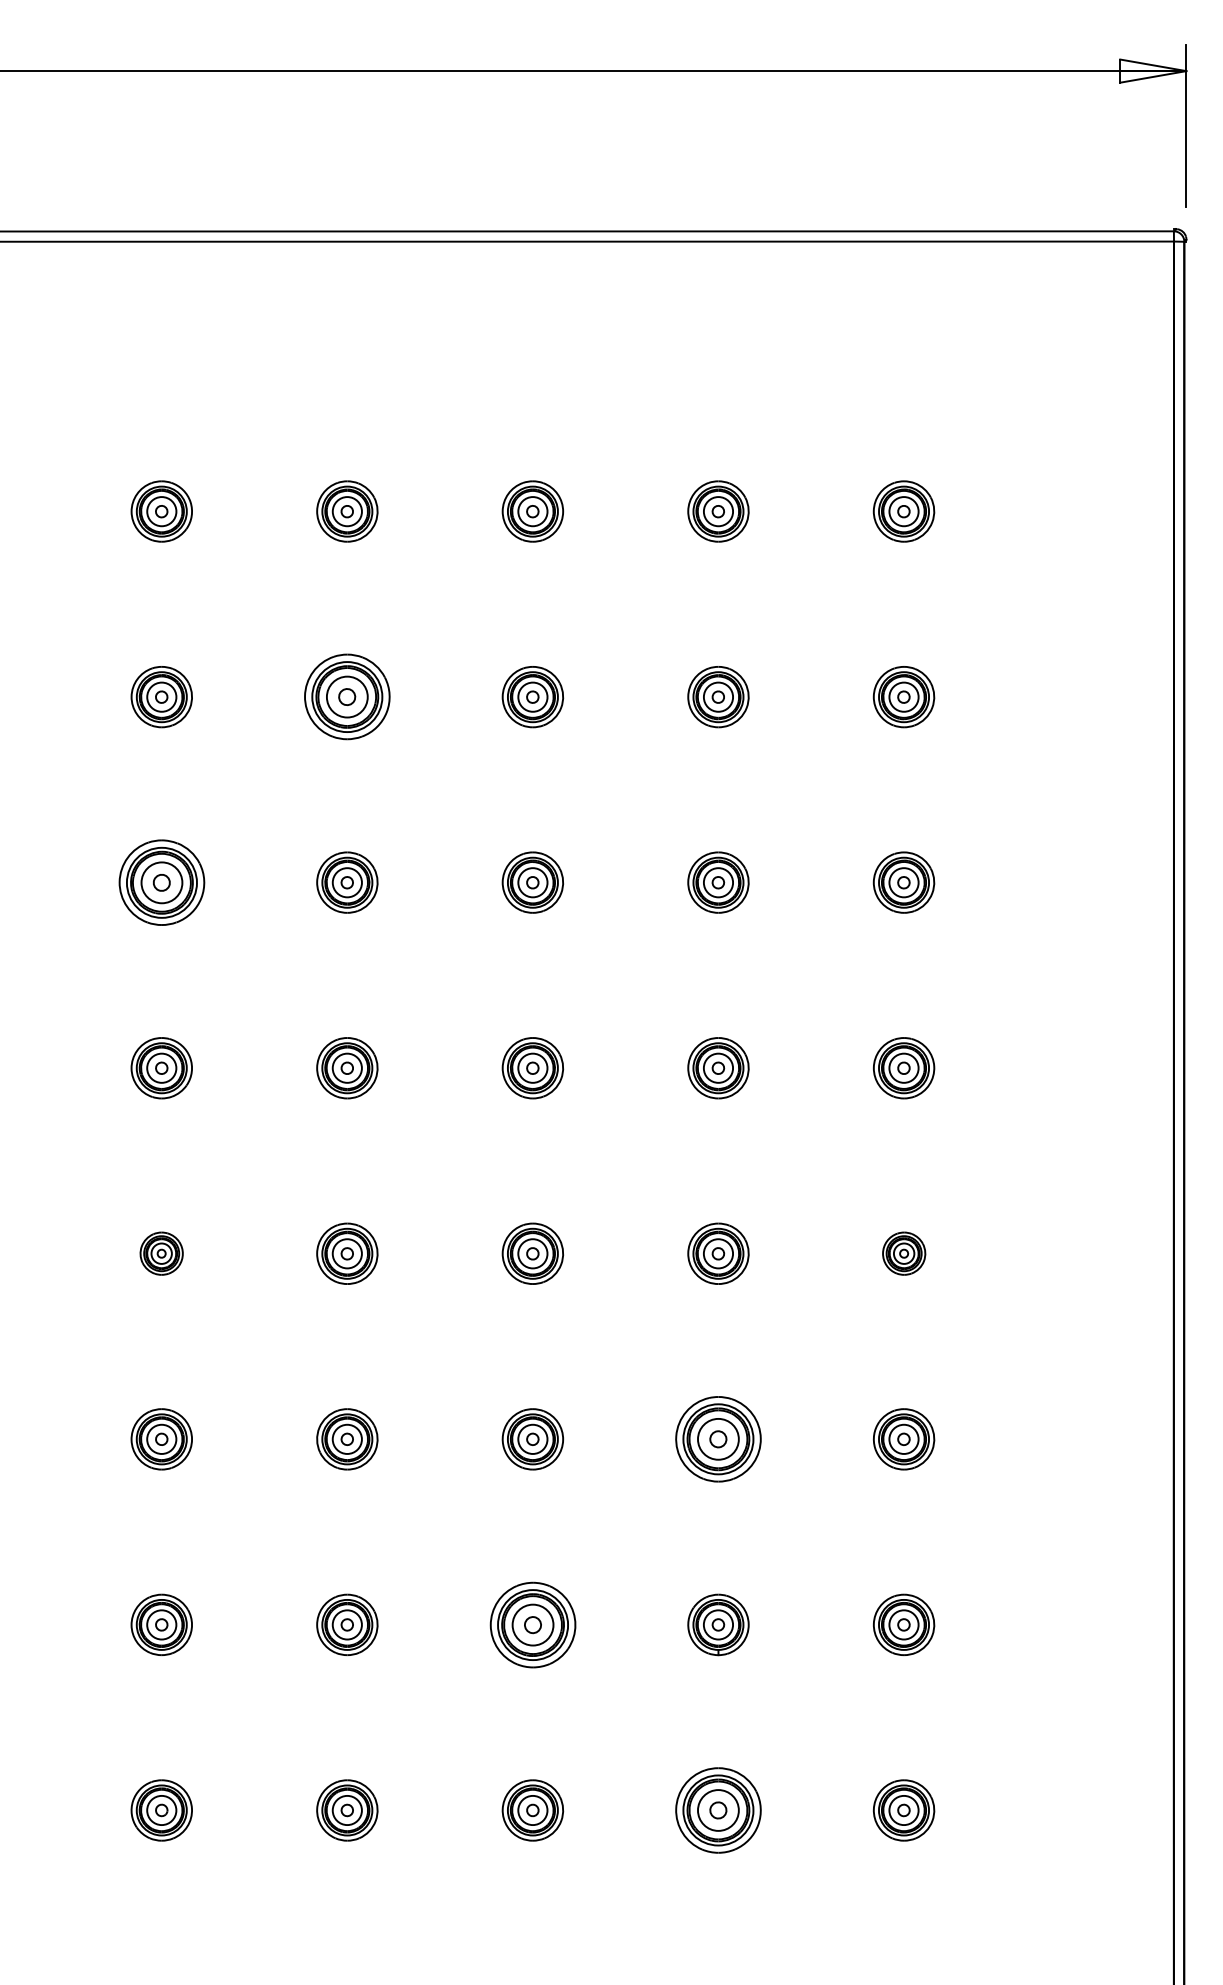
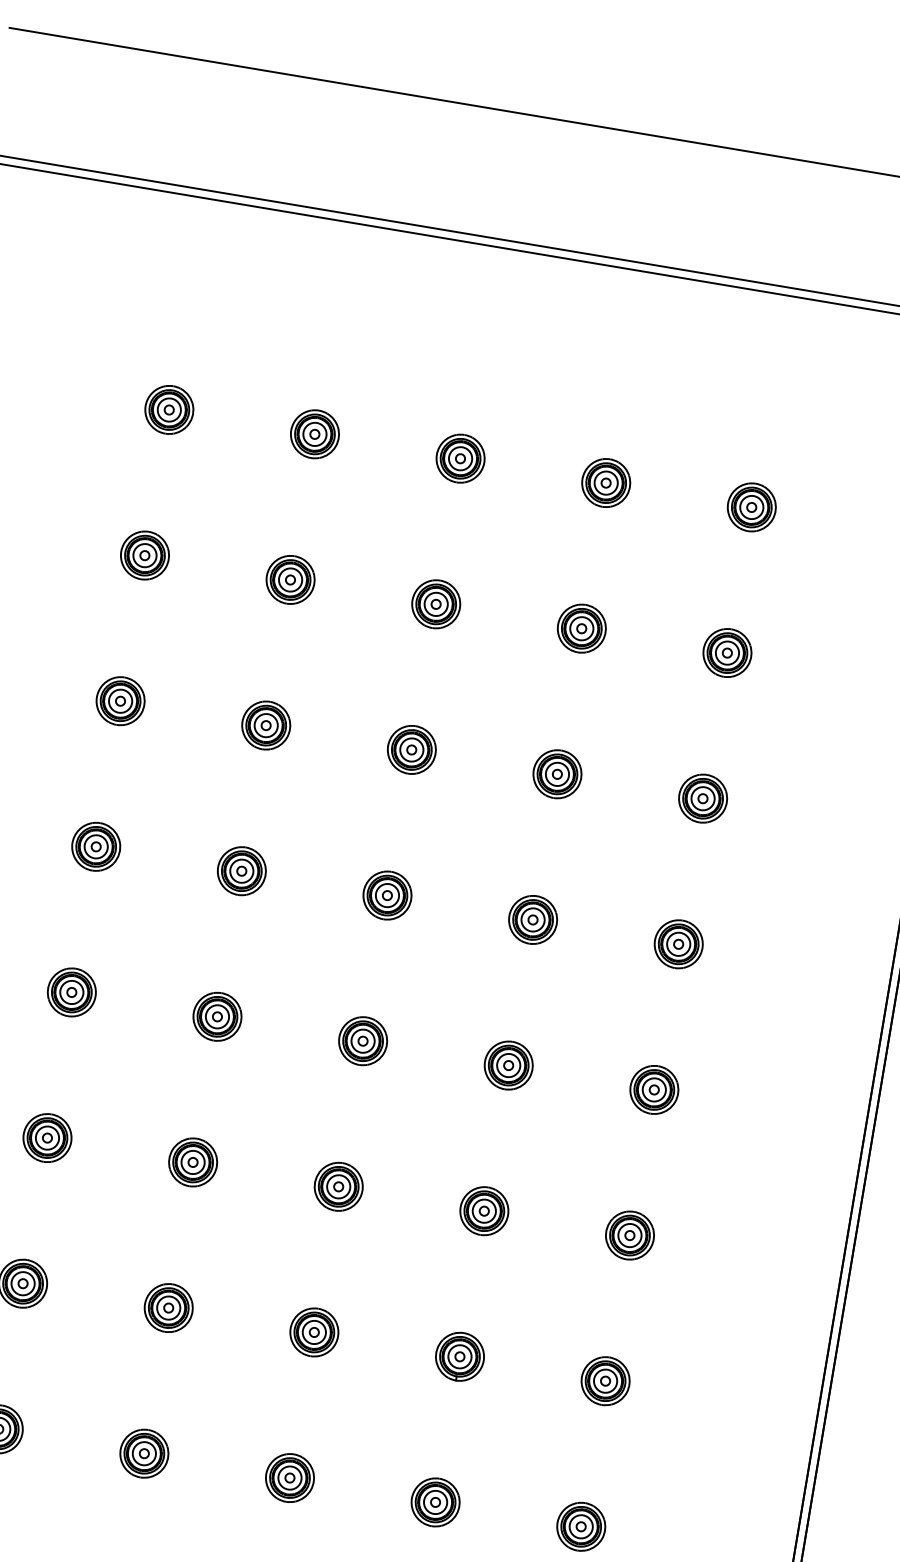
part: (347, 697) -> (290, 580), size x0.71
part: (161, 882) -> (120, 701), size x0.71
part: (161, 1253) -> (71, 992), size x1.43
part: (904, 1253) -> (654, 1089), size x1.43
part: (718, 1439) -> (484, 1211), size x0.71
part: (532, 1624) -> (314, 1332), size x0.71
part: (718, 1810) -> (435, 1502), size x0.71

